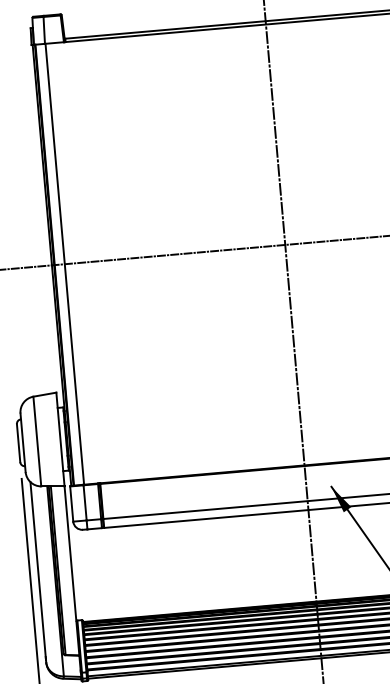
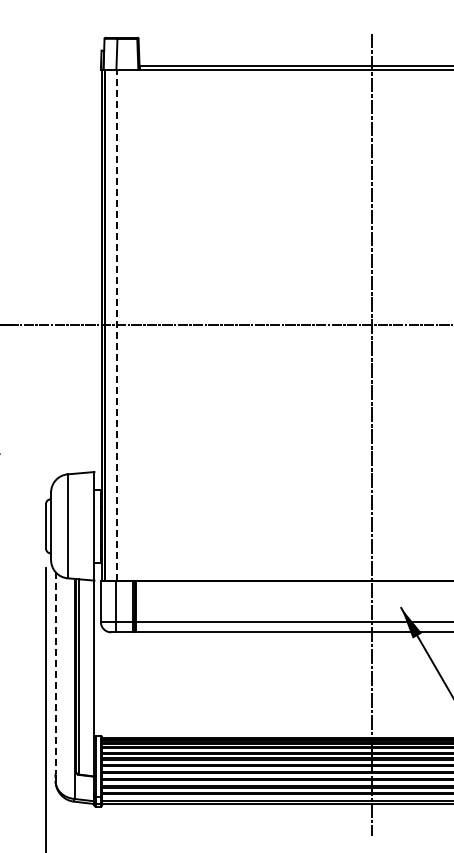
line: (65, 263) -> (117, 324), solid -> dashed
line: (37, 569) -> (55, 673), solid -> dashed

